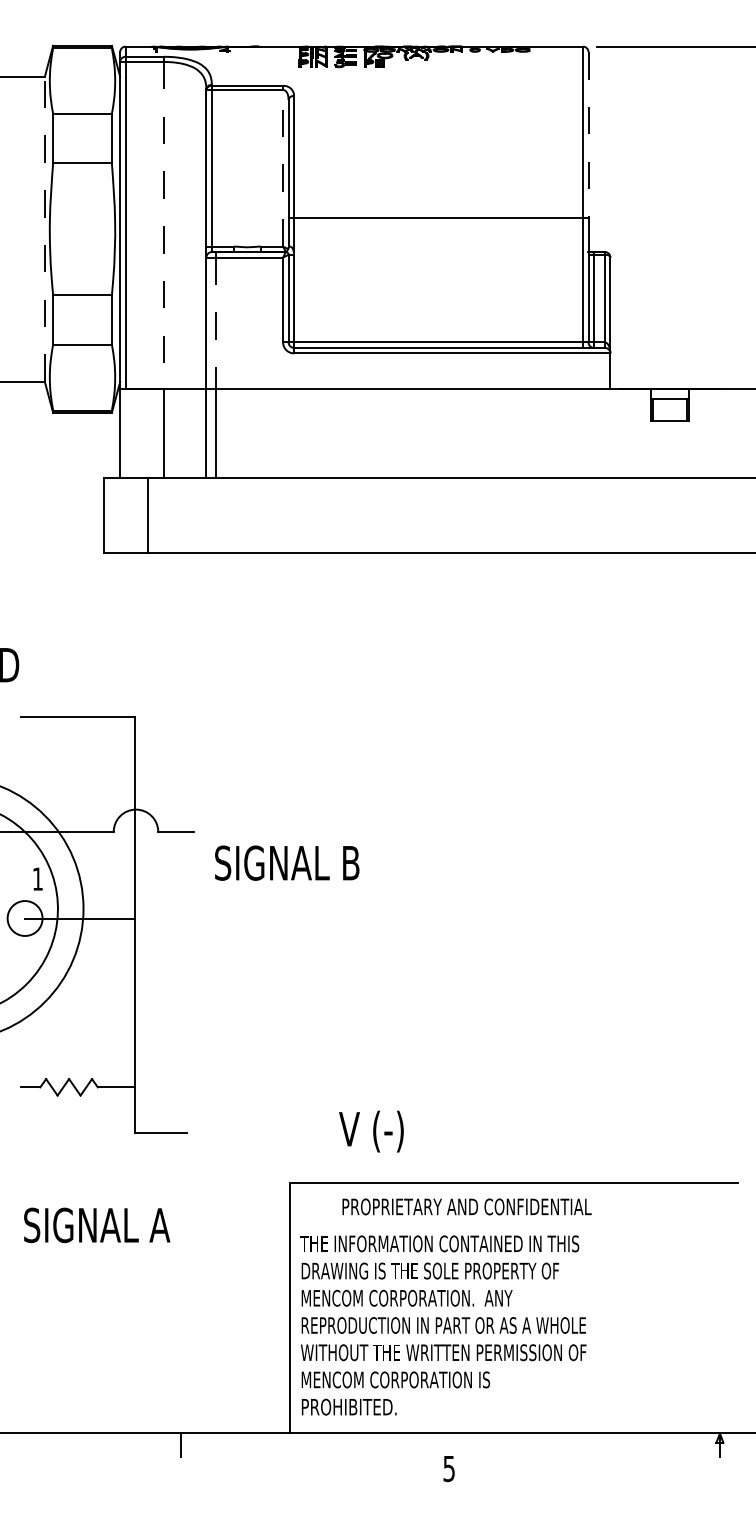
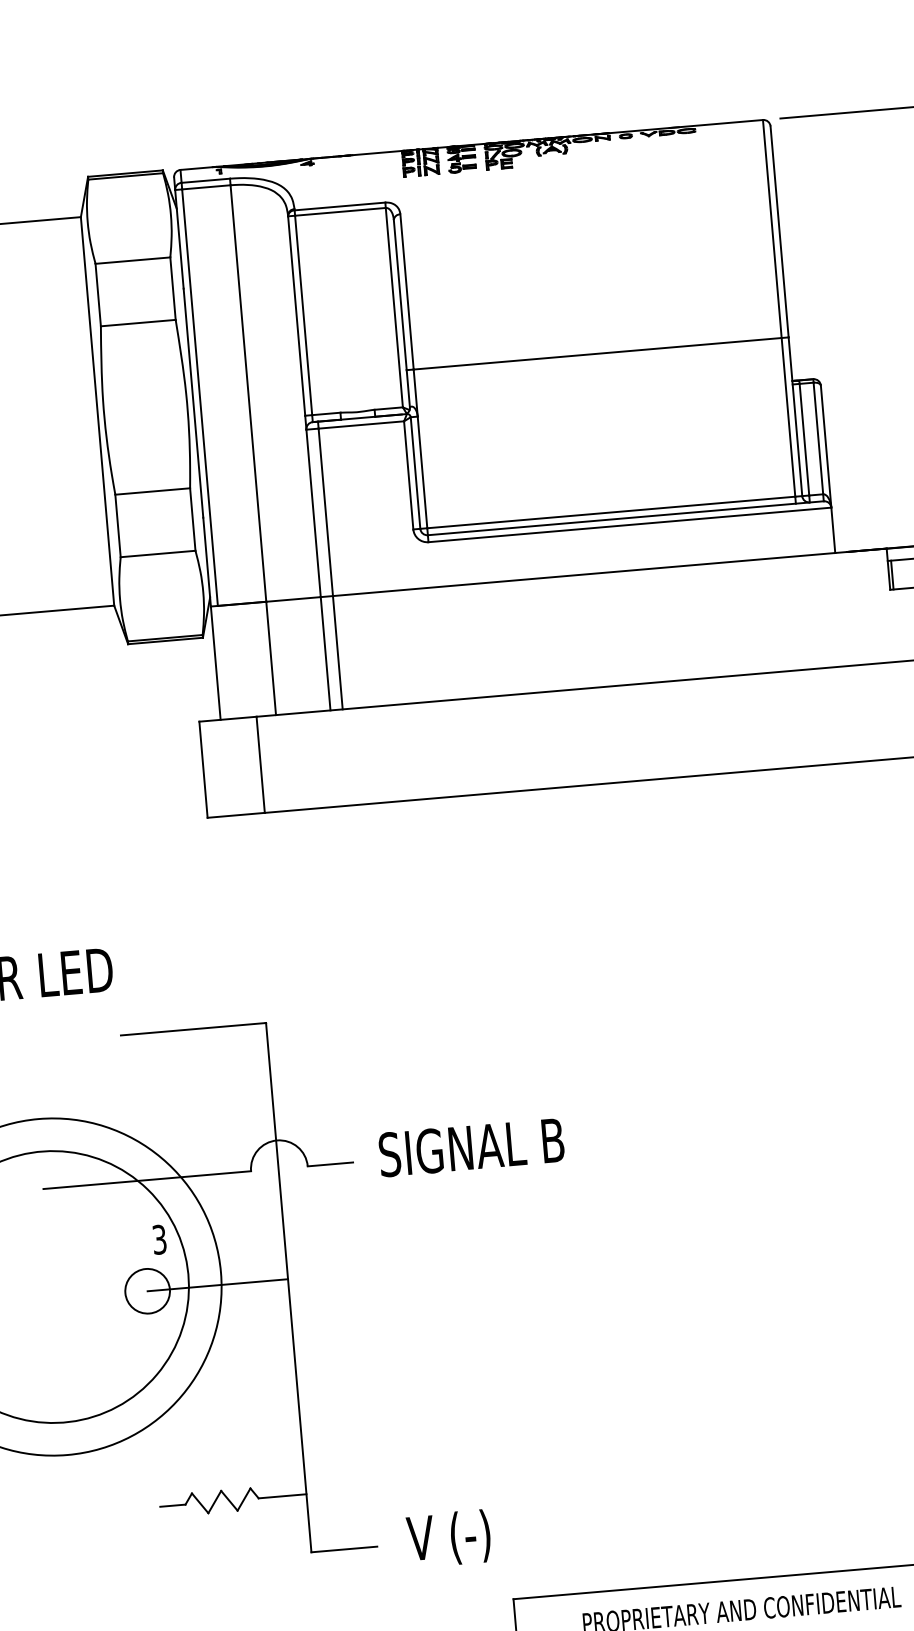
line: (588, 134) -> (779, 231), dashed -> solid
line: (283, 167) -> (394, 306), dashed -> solid
line: (163, 225) -> (248, 393), dashed -> solid
line: (44, 229) -> (97, 411), dashed -> solid
line: (216, 323) -> (326, 512), dashed -> solid
text: (287, 862) -> (471, 1146), moved
text: (37, 878) -> (159, 1238), 1 -> 3
text: (371, 1131) -> (449, 1538), moved

